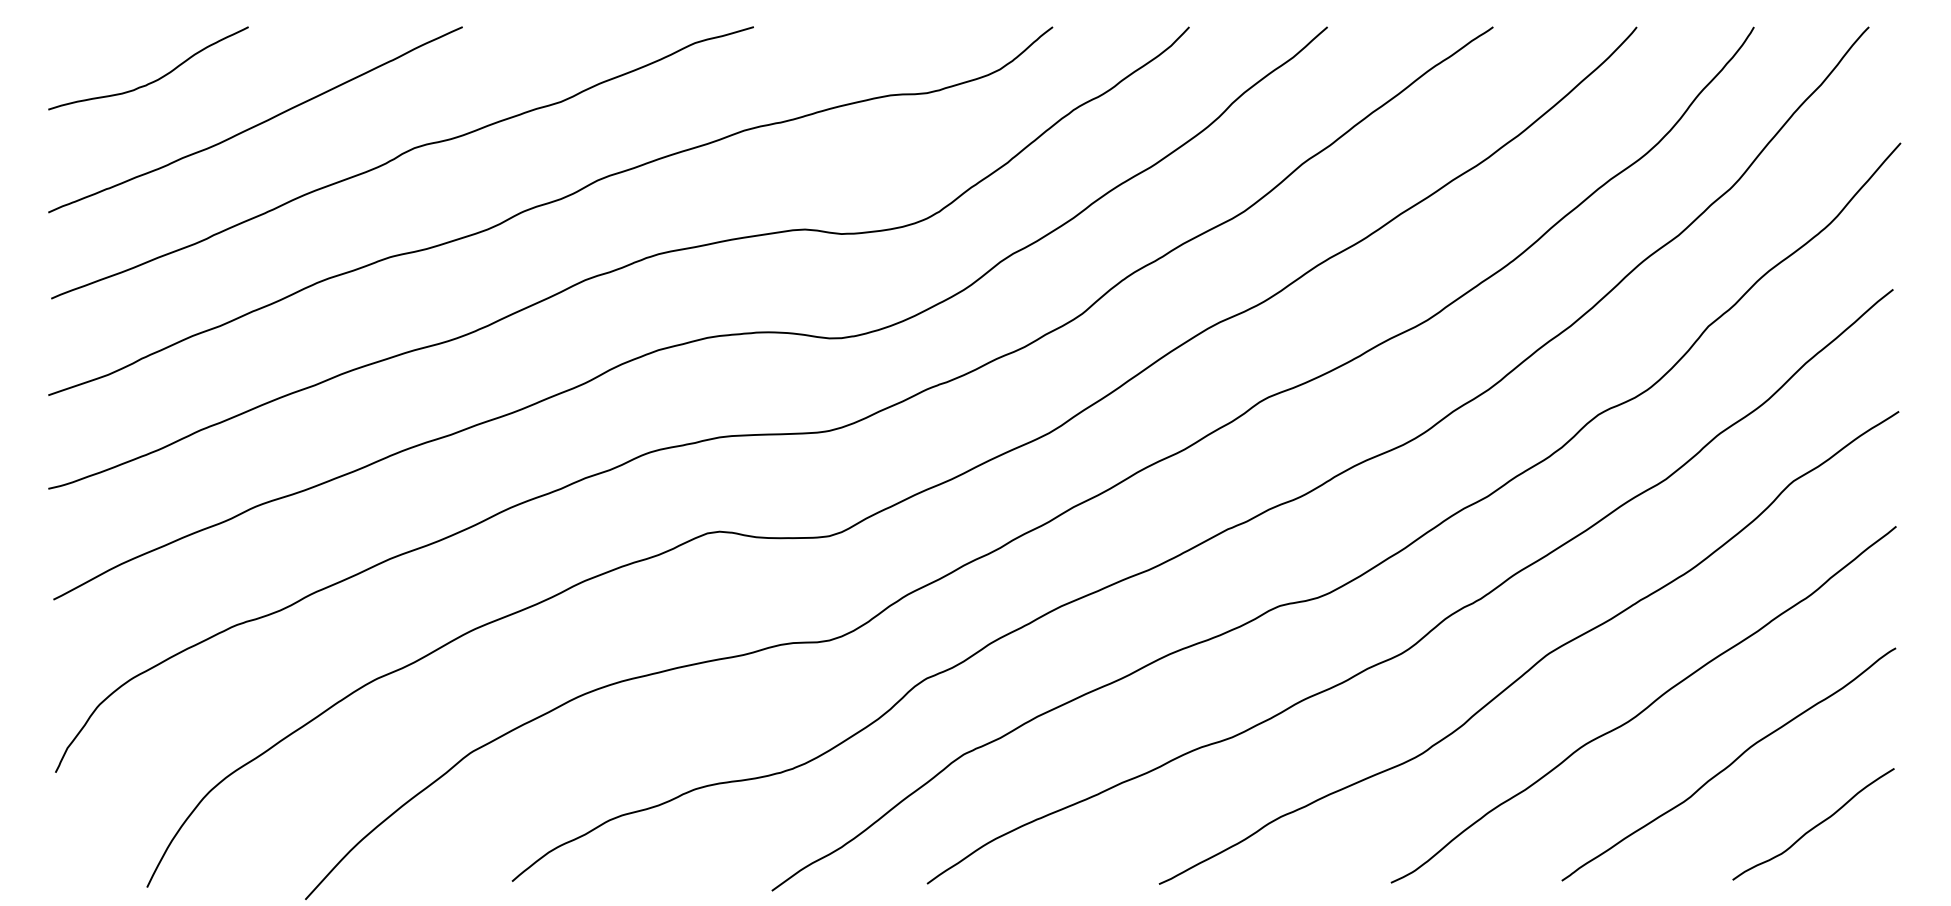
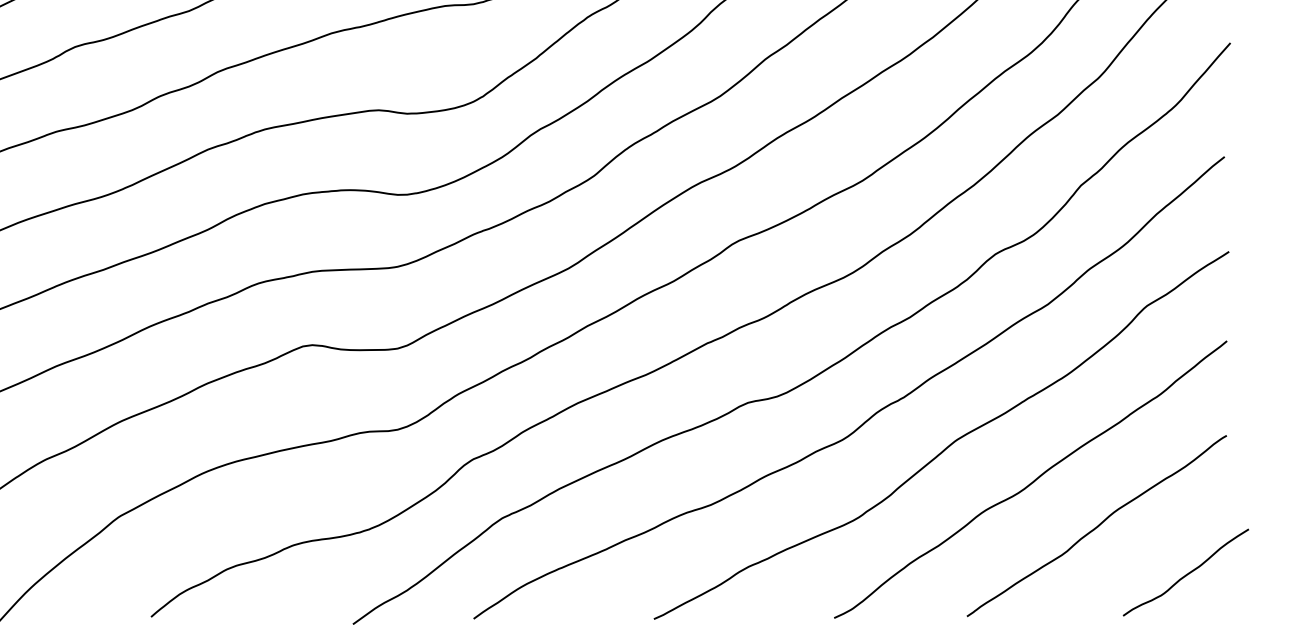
curve: (1815, 825) -> (1187, 573), moved

